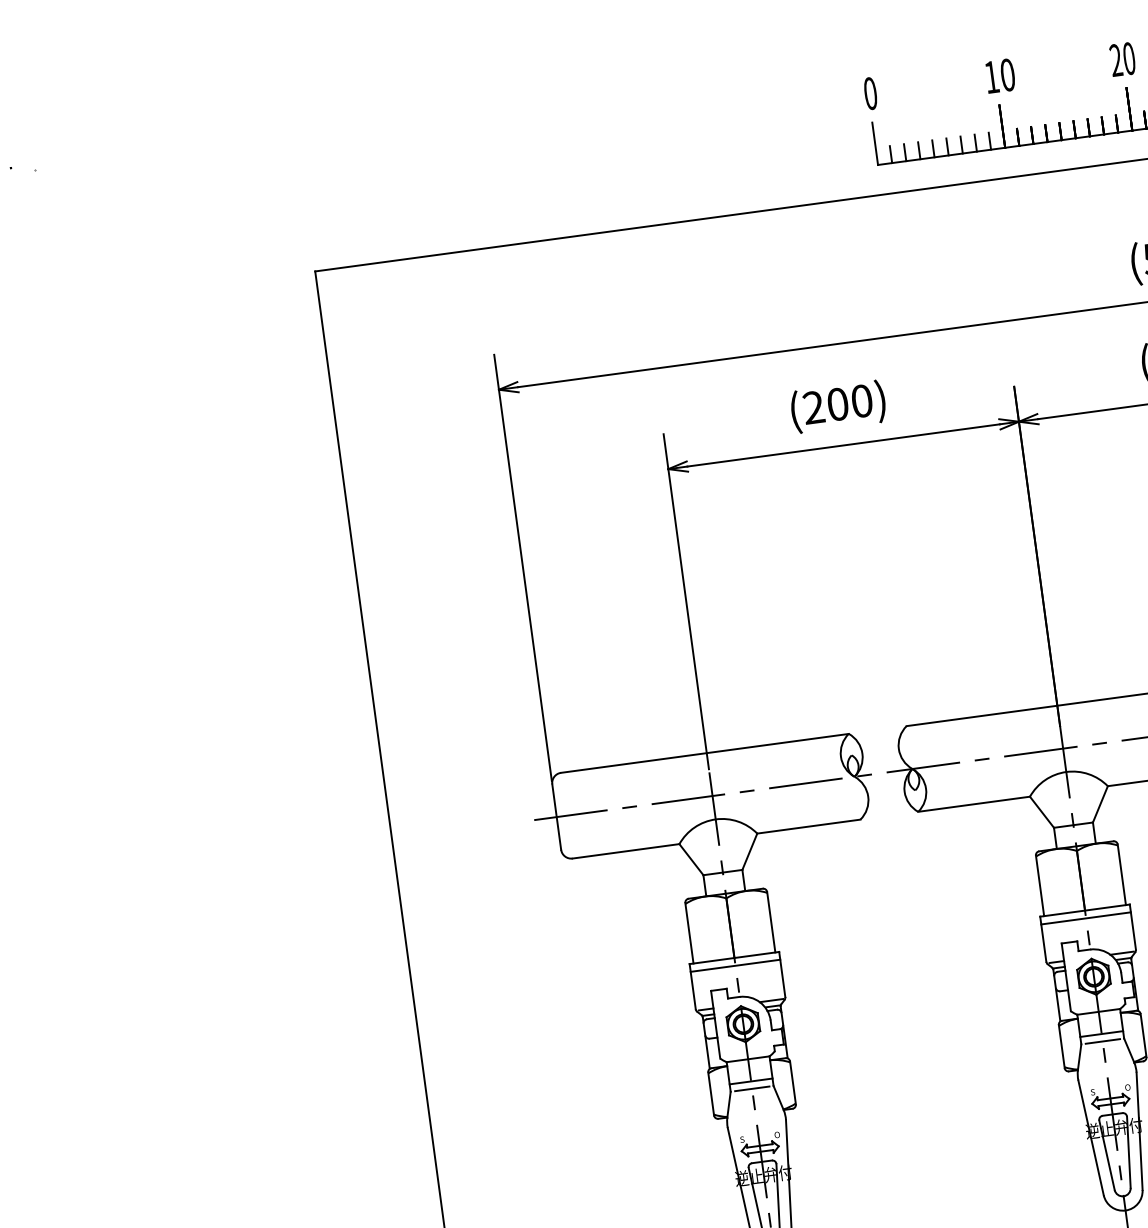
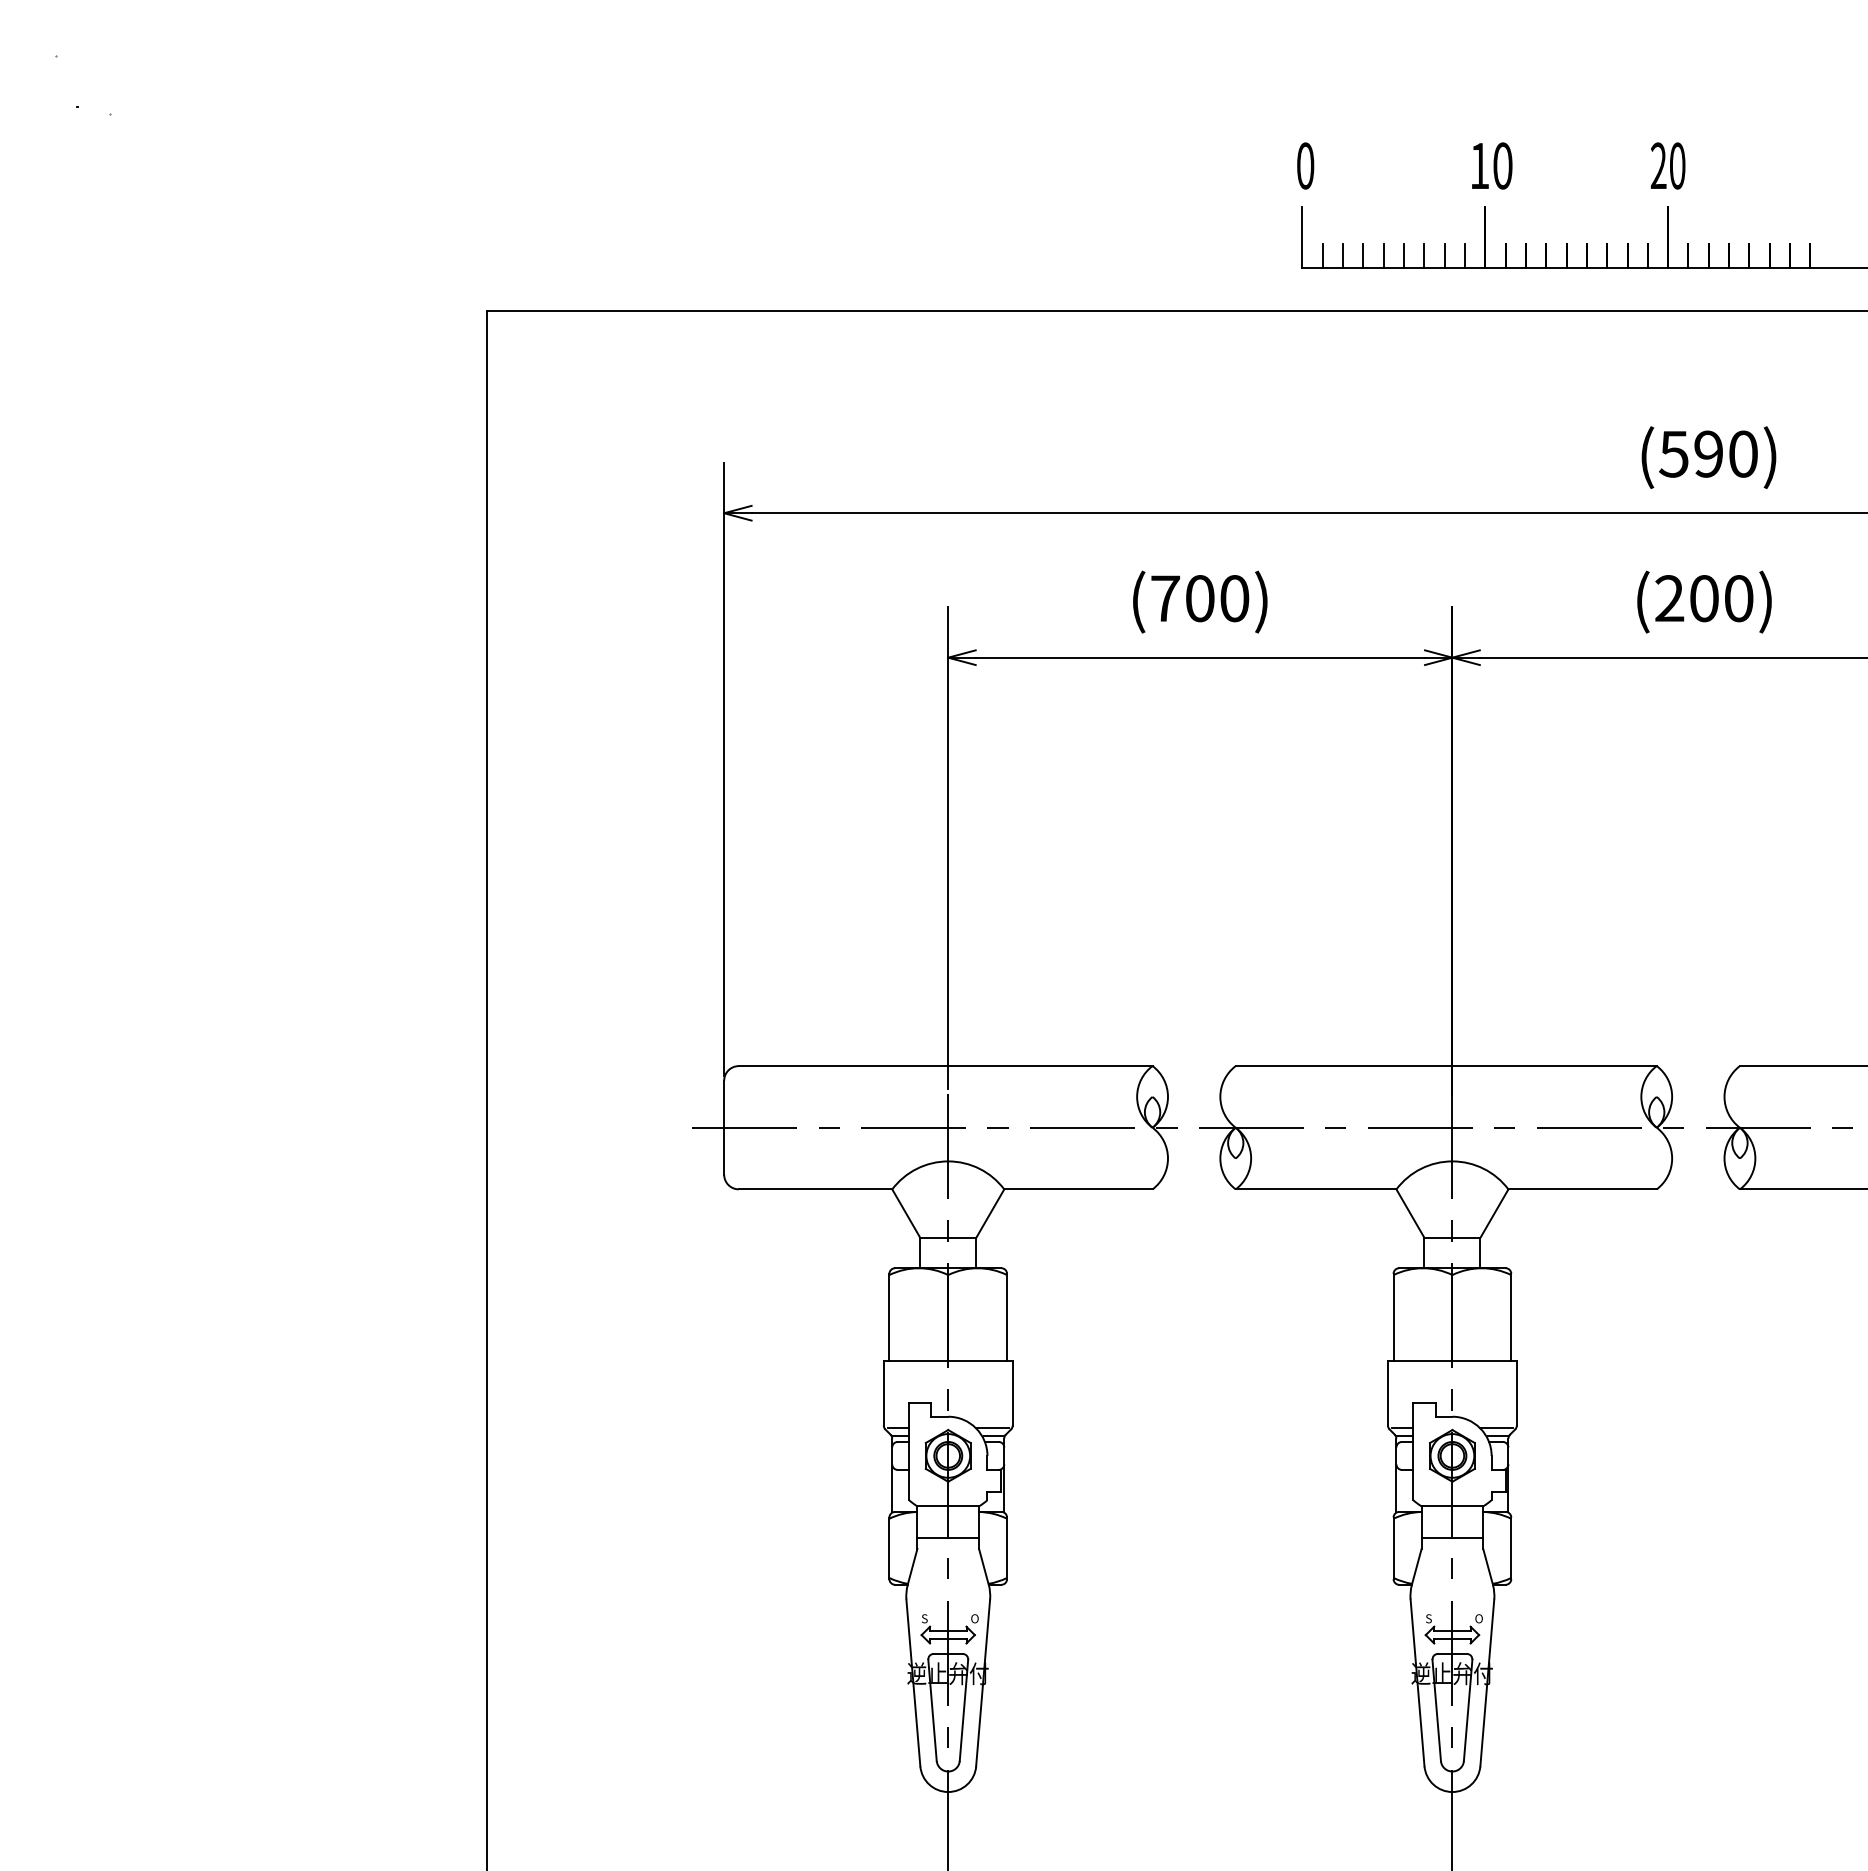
text: (813, 407) -> (1165, 598), (200) -> (700)
line: (1086, 918) -> (1452, 1371), removed
line: (734, 965) -> (947, 1371), removed
line: (1102, 1041) -> (1452, 1548), removed
line: (752, 1088) -> (948, 1548), removed

